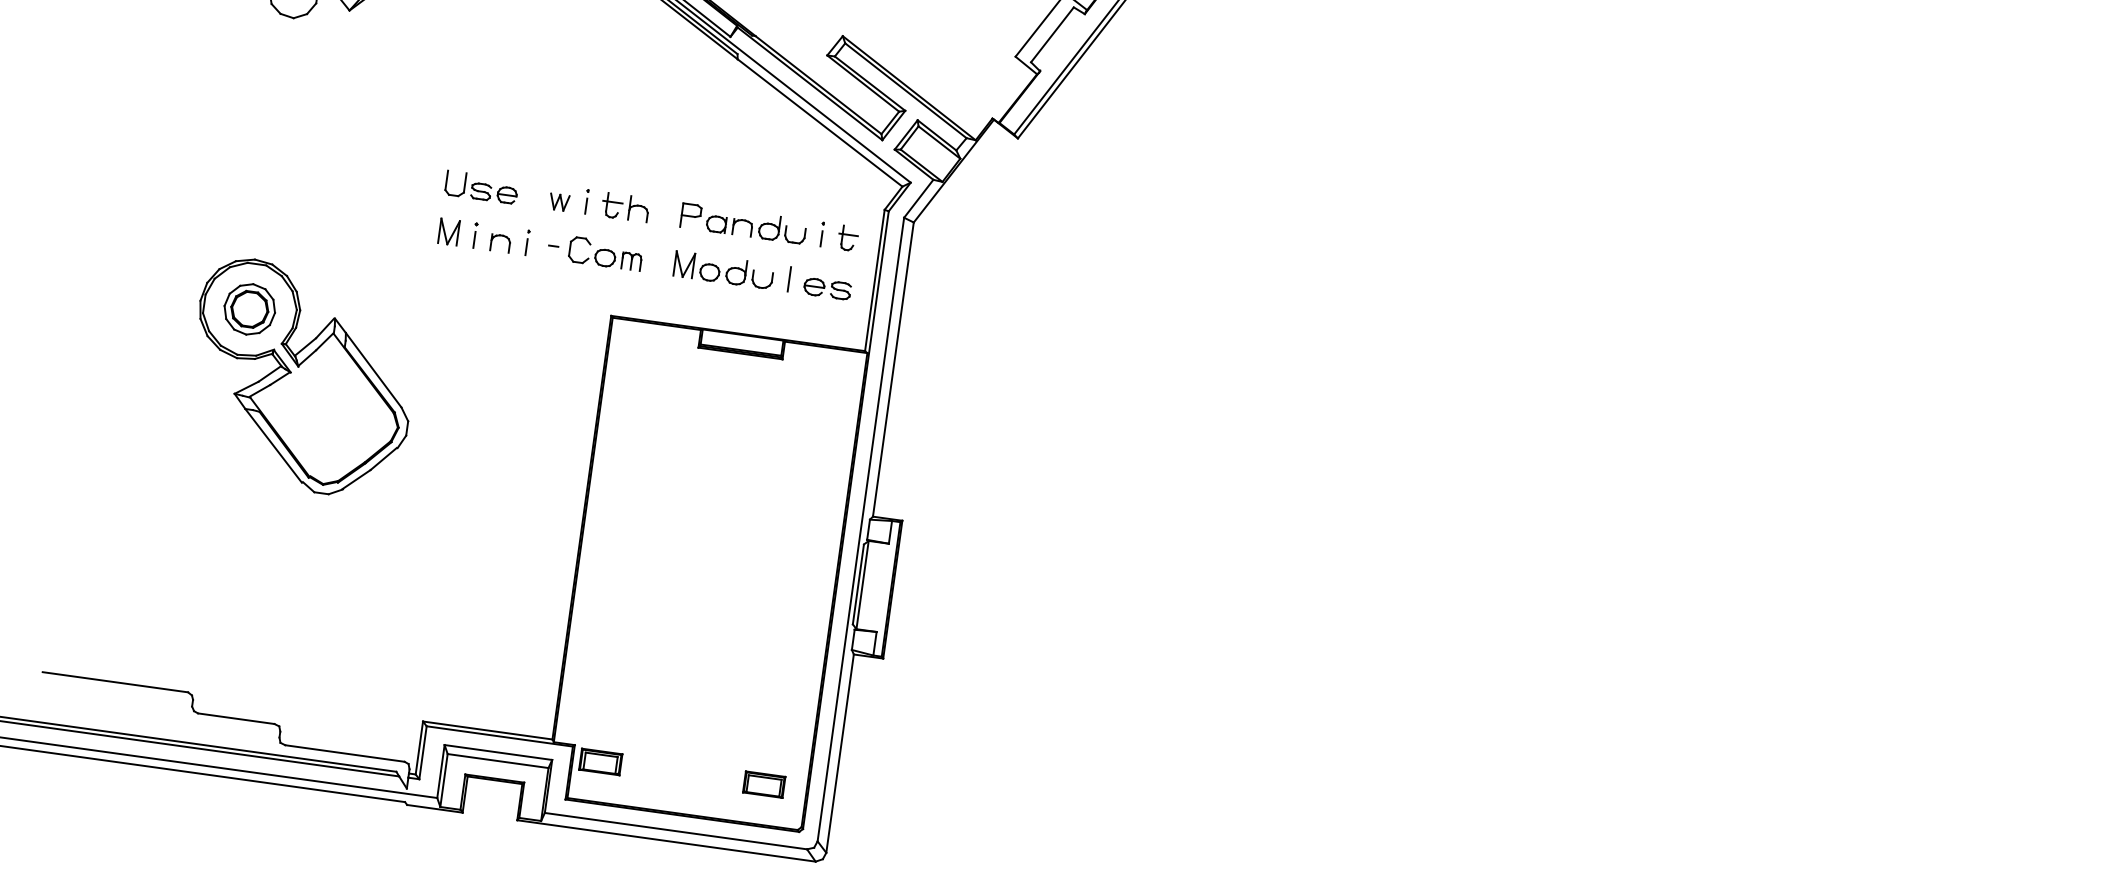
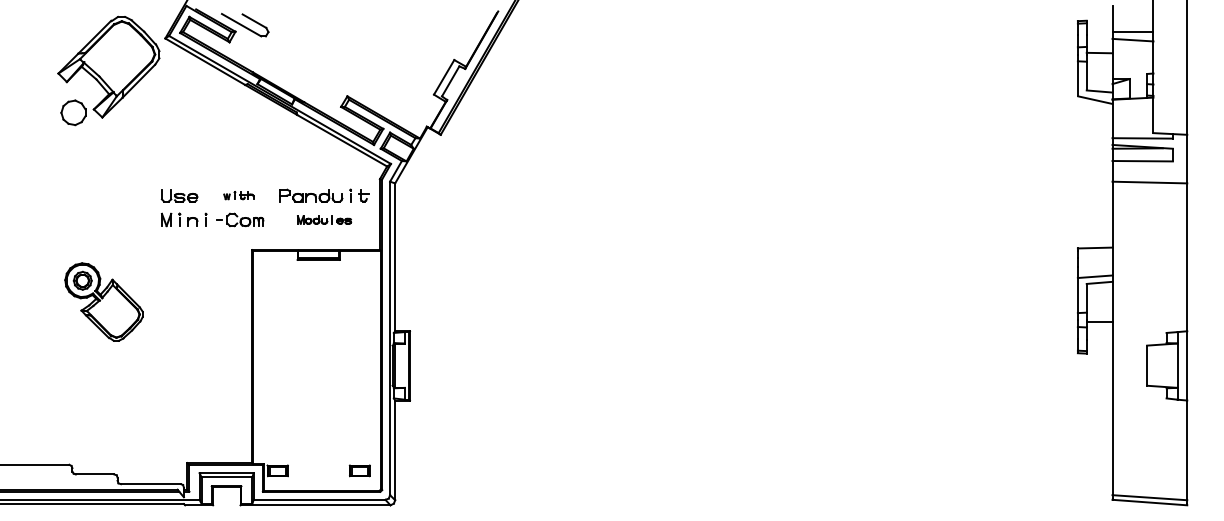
part: (598, 203) -> (238, 195), size x0.6
part: (763, 274) -> (324, 219), size x0.6
part: (300, 376) -> (103, 301), size x0.7

